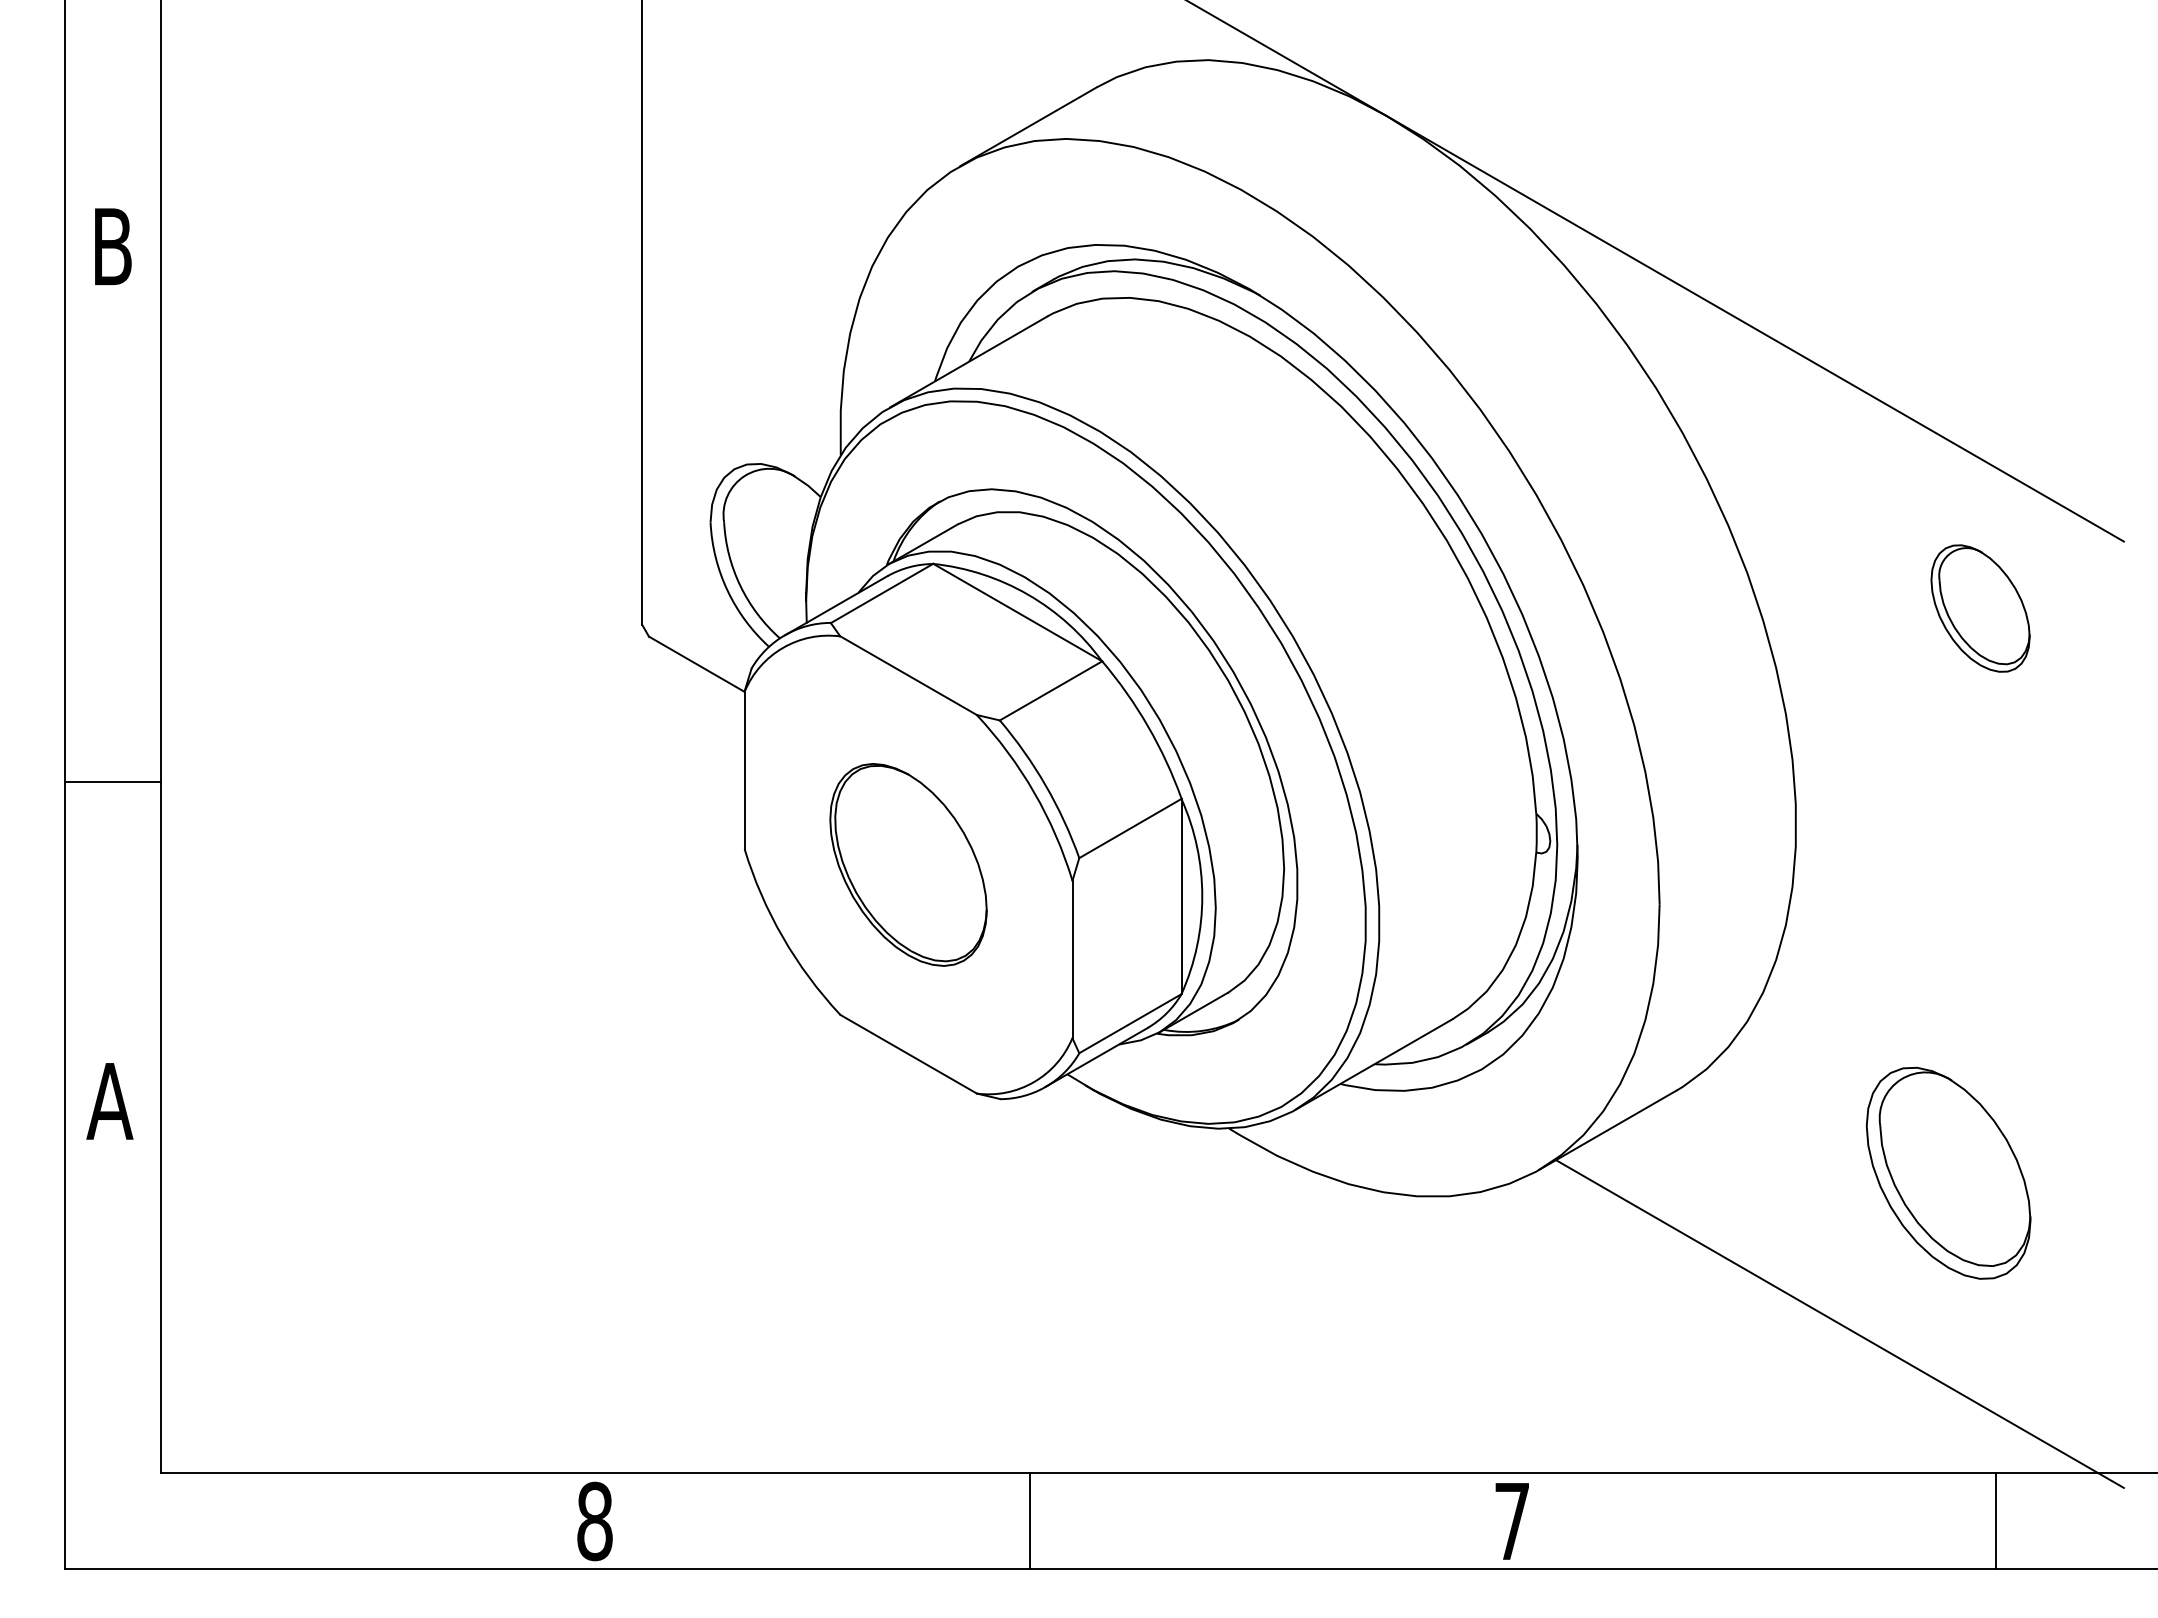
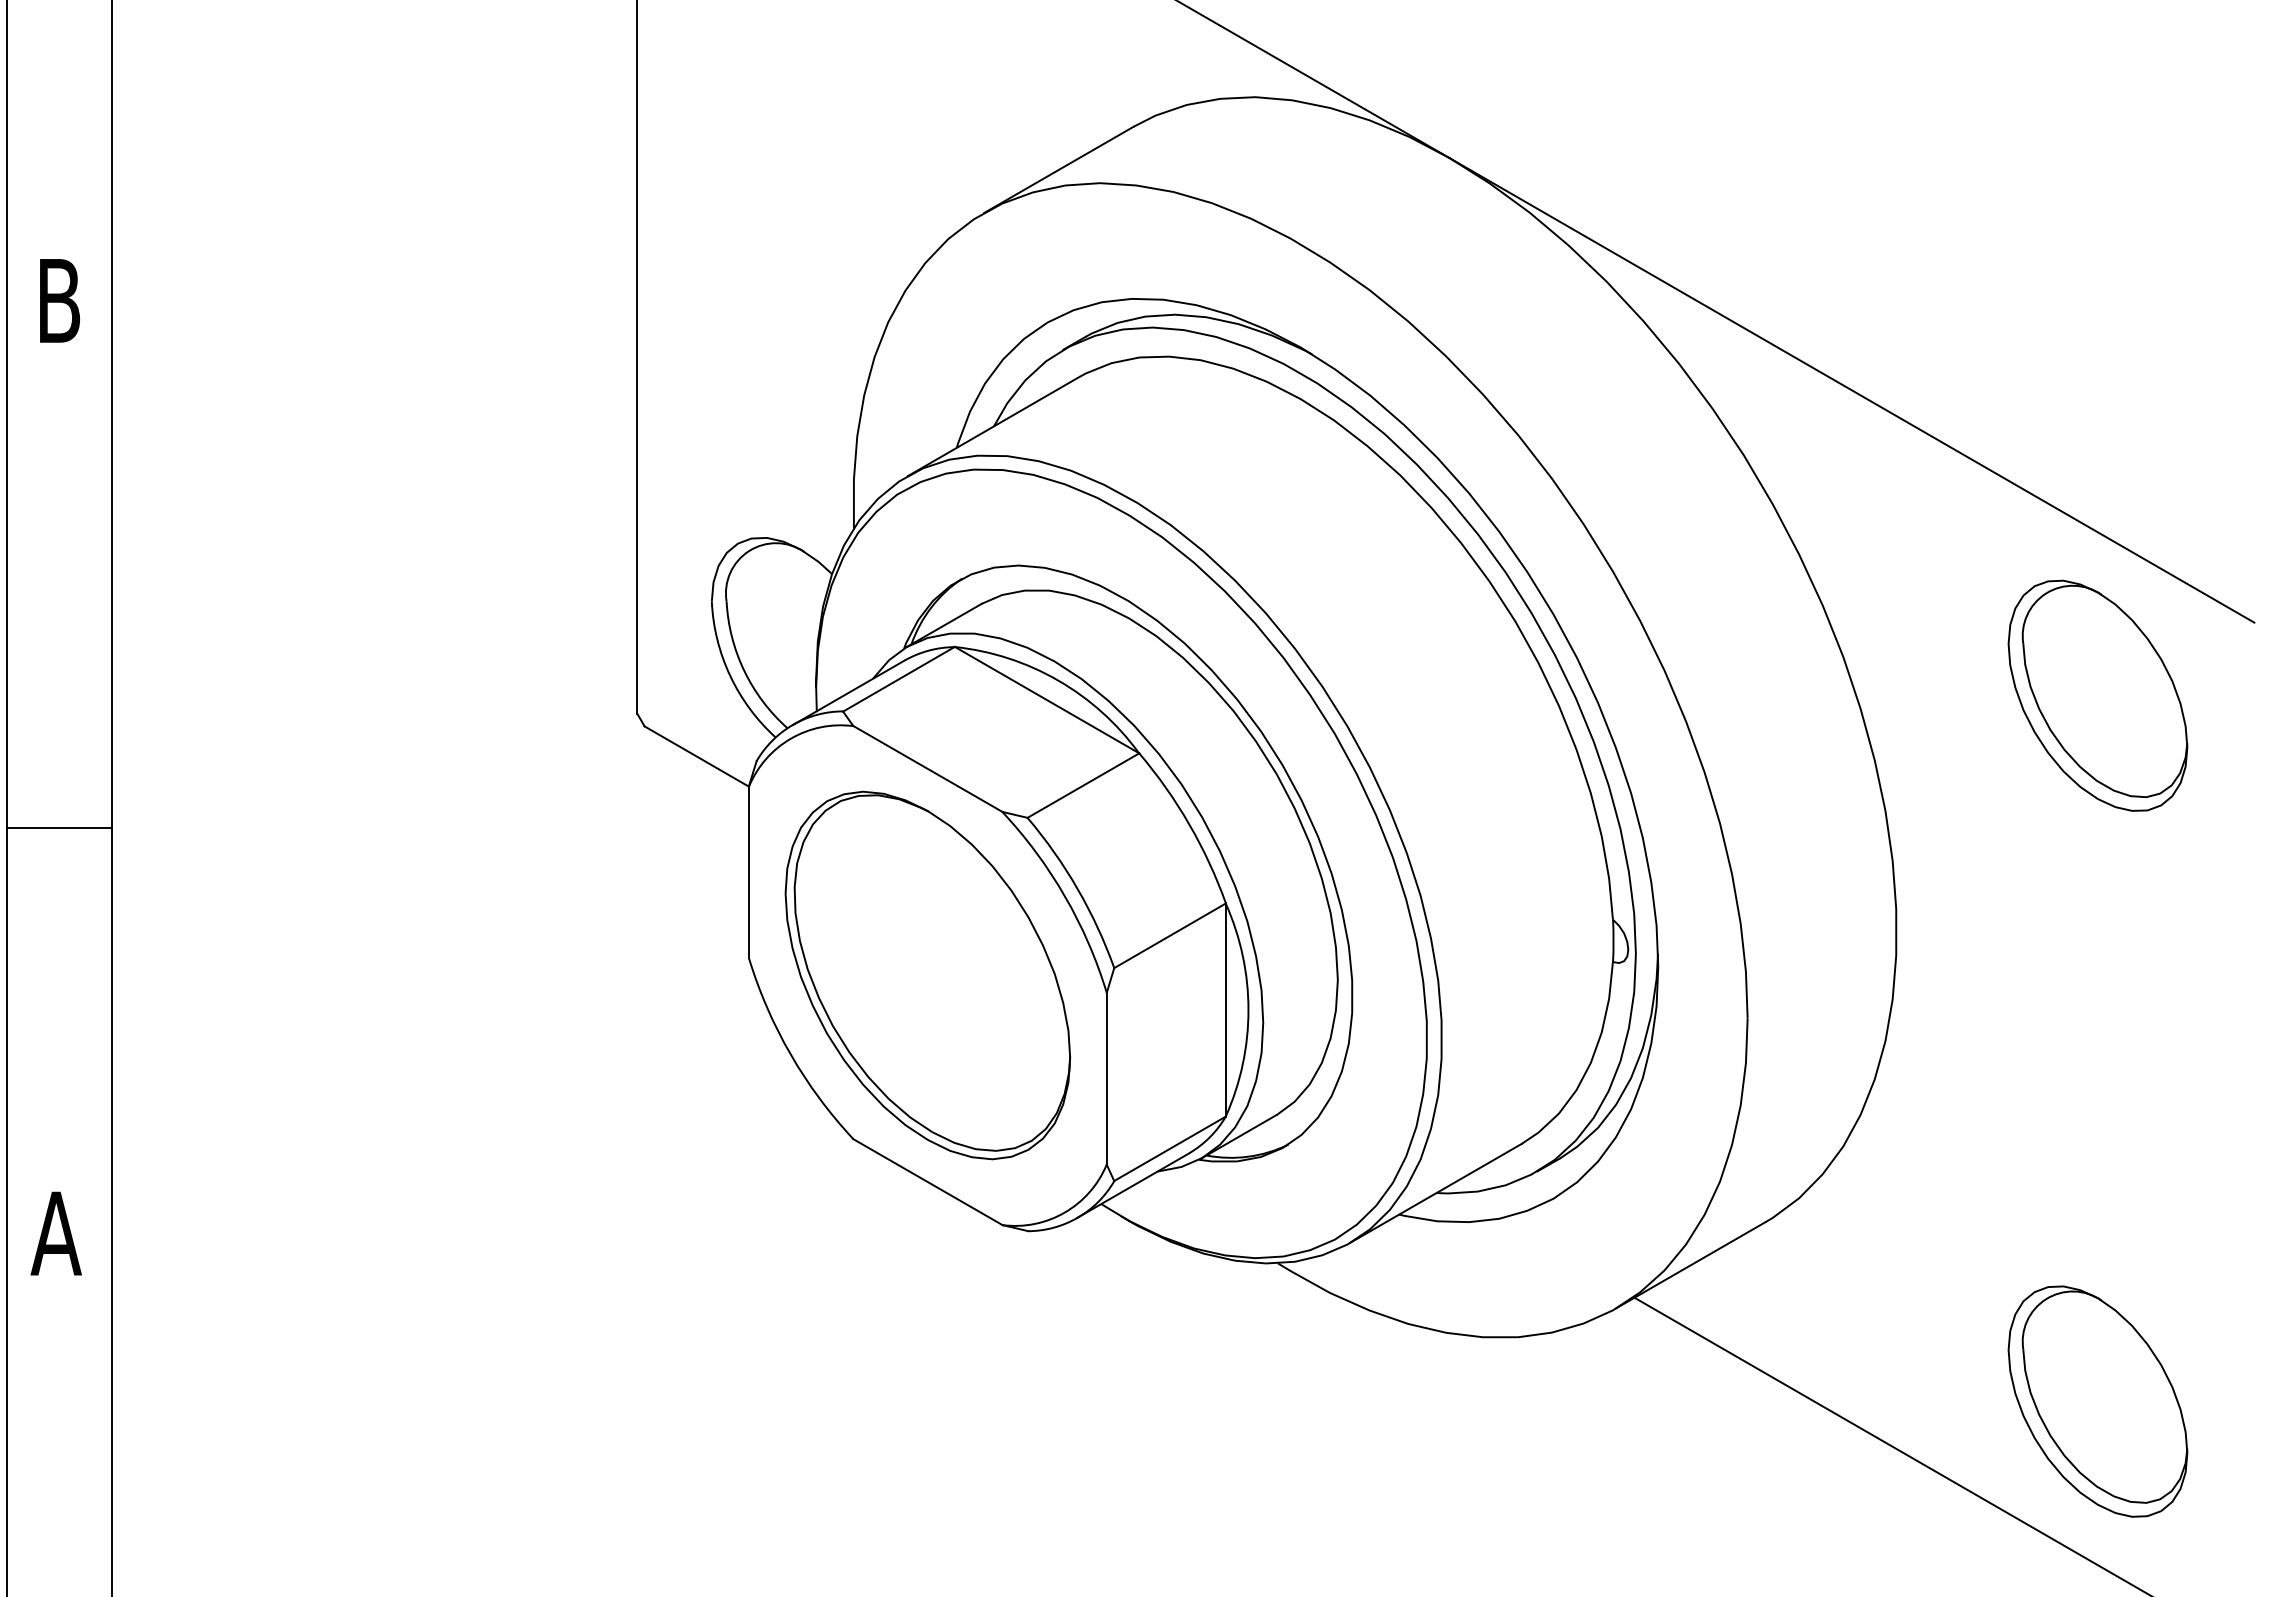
part: (1980, 608) -> (2097, 695), size x1.67
line: (112, 782) -> (59, 827), moved
part: (908, 864) -> (927, 975), size x1.67
part: (1948, 1172) -> (2097, 1400), moved

